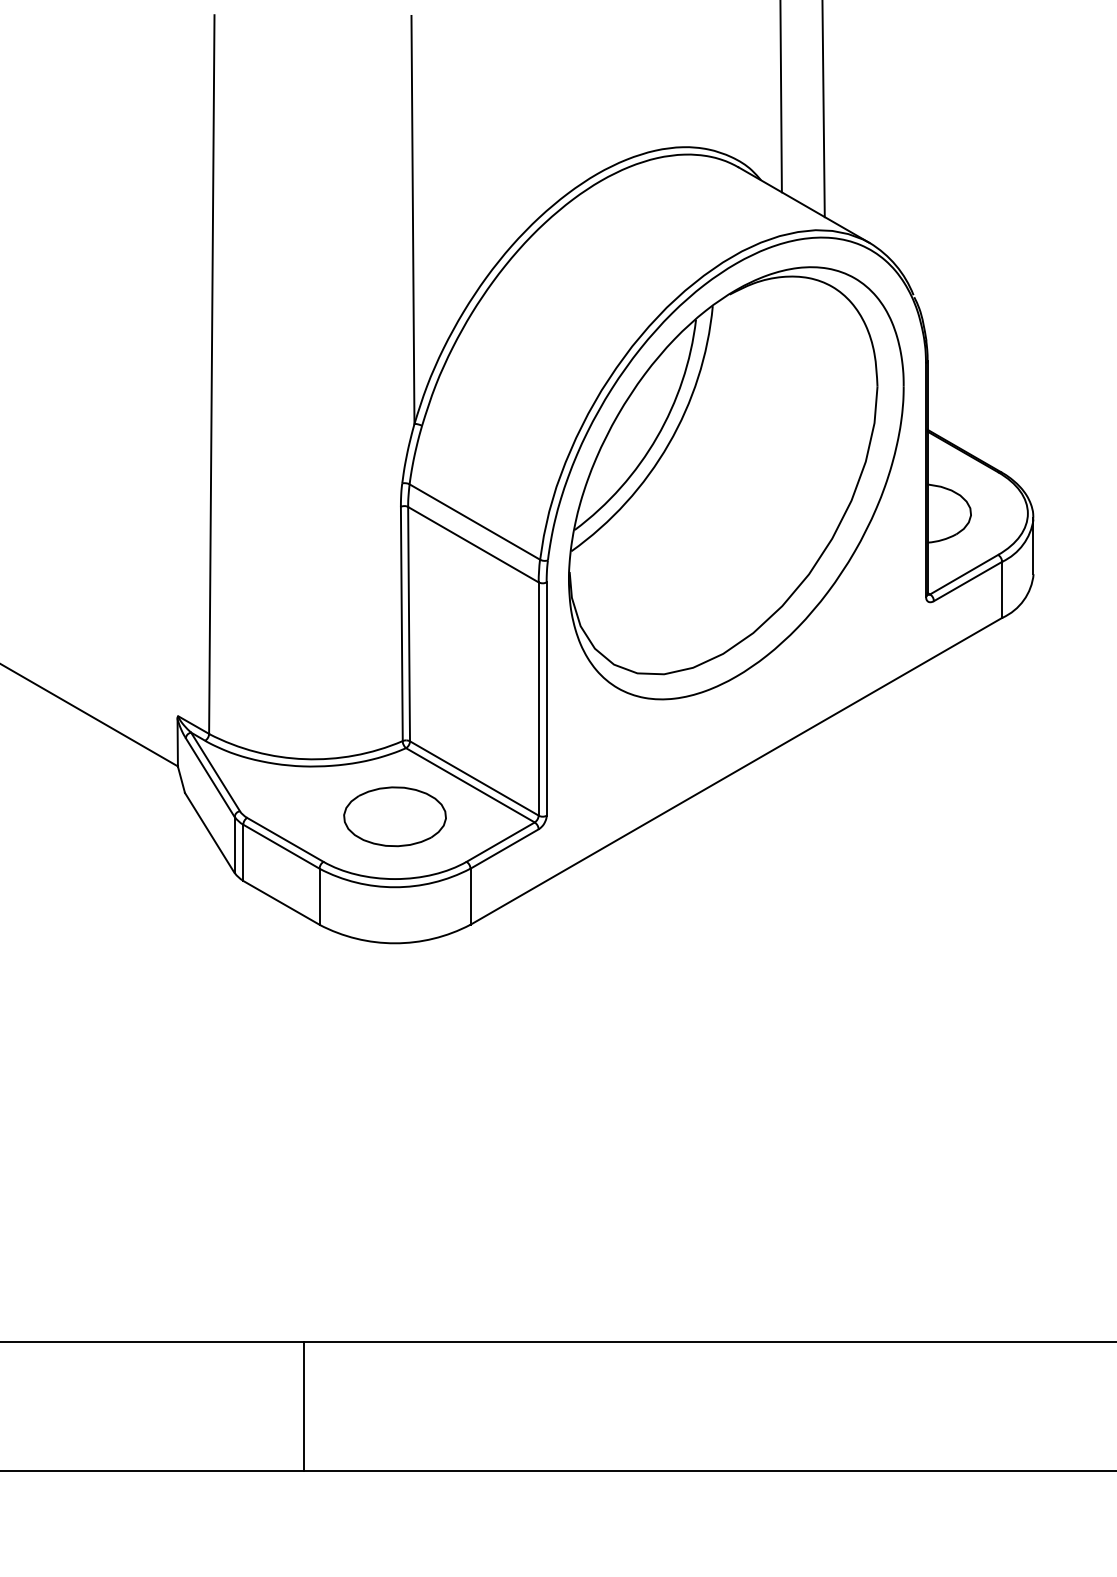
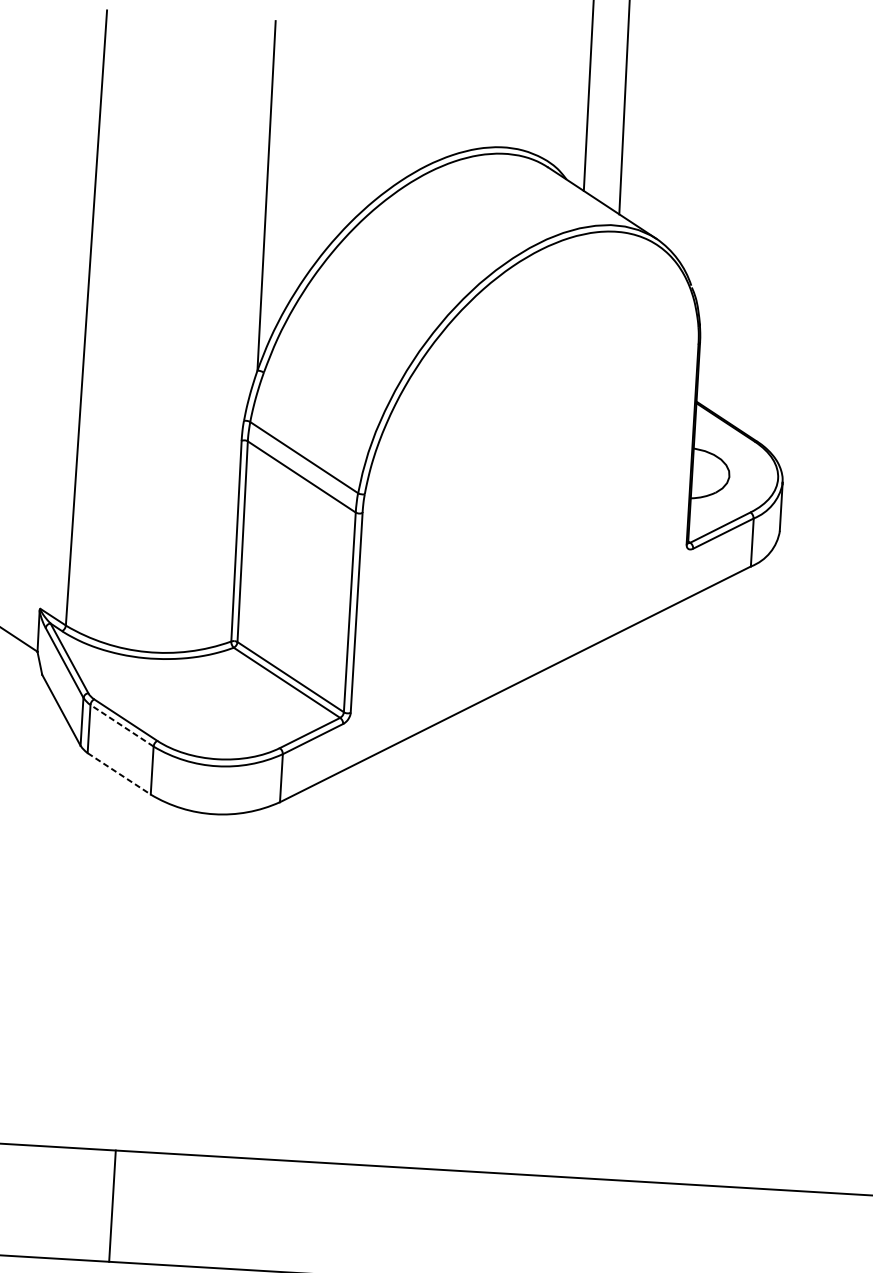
part: (736, 483) -> (530, 437), removed
part: (394, 816) -> (220, 705), removed
line: (281, 846) -> (122, 725), solid -> dashed
line: (281, 902) -> (119, 773), solid -> dashed

